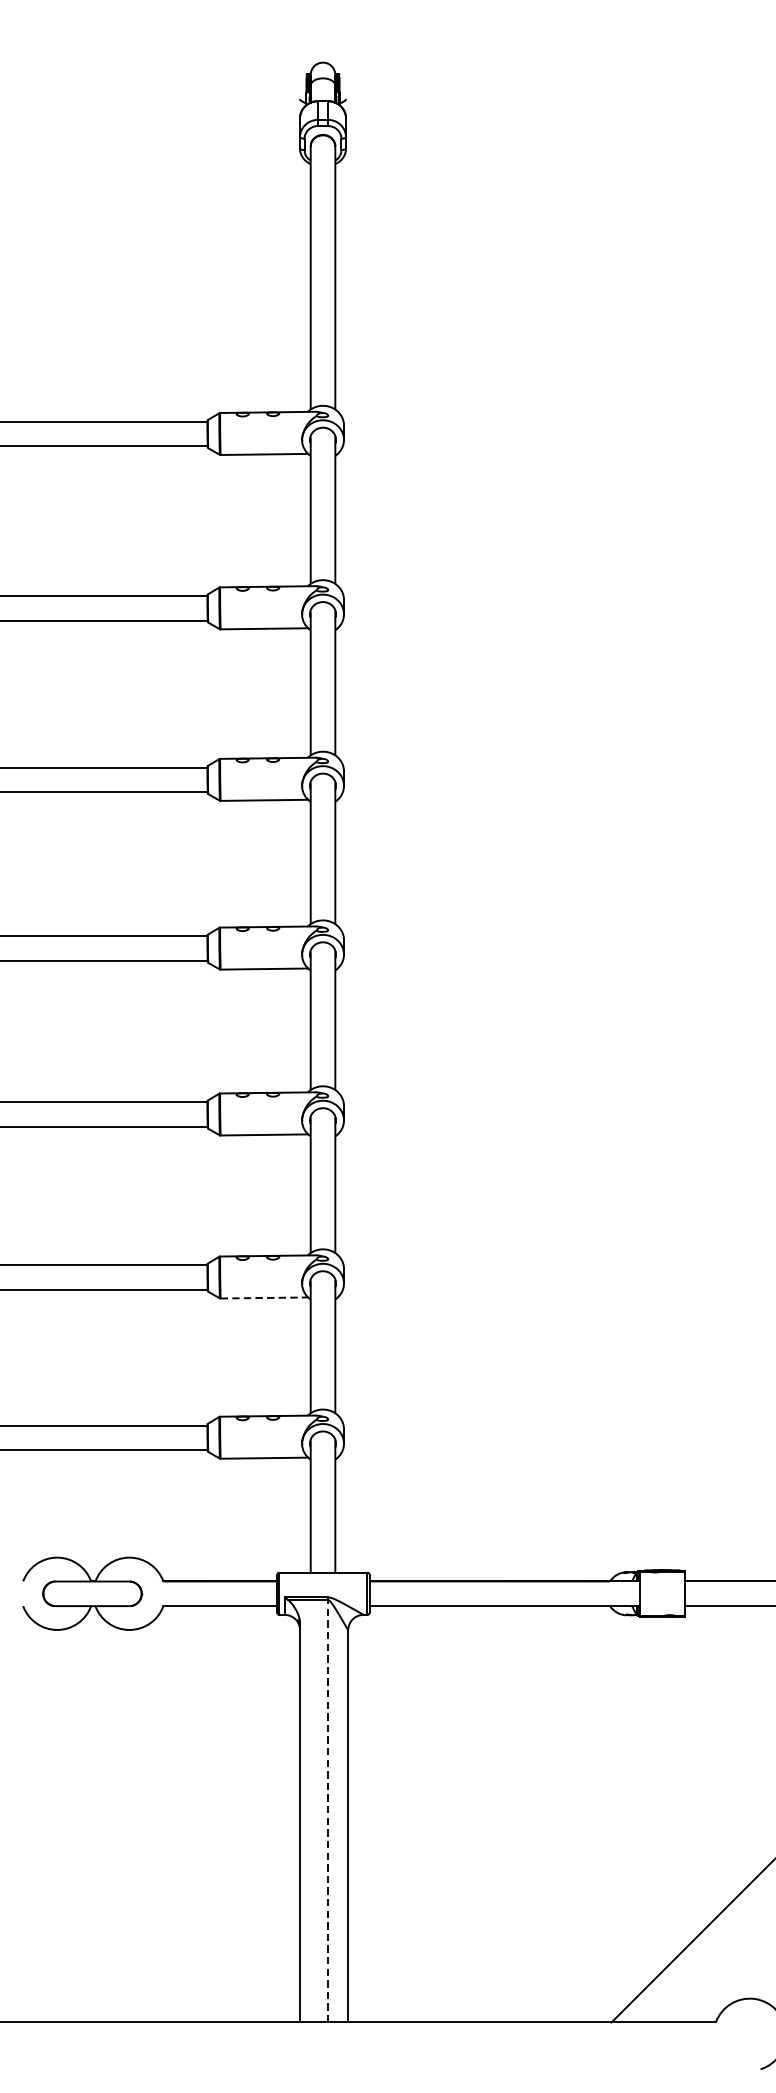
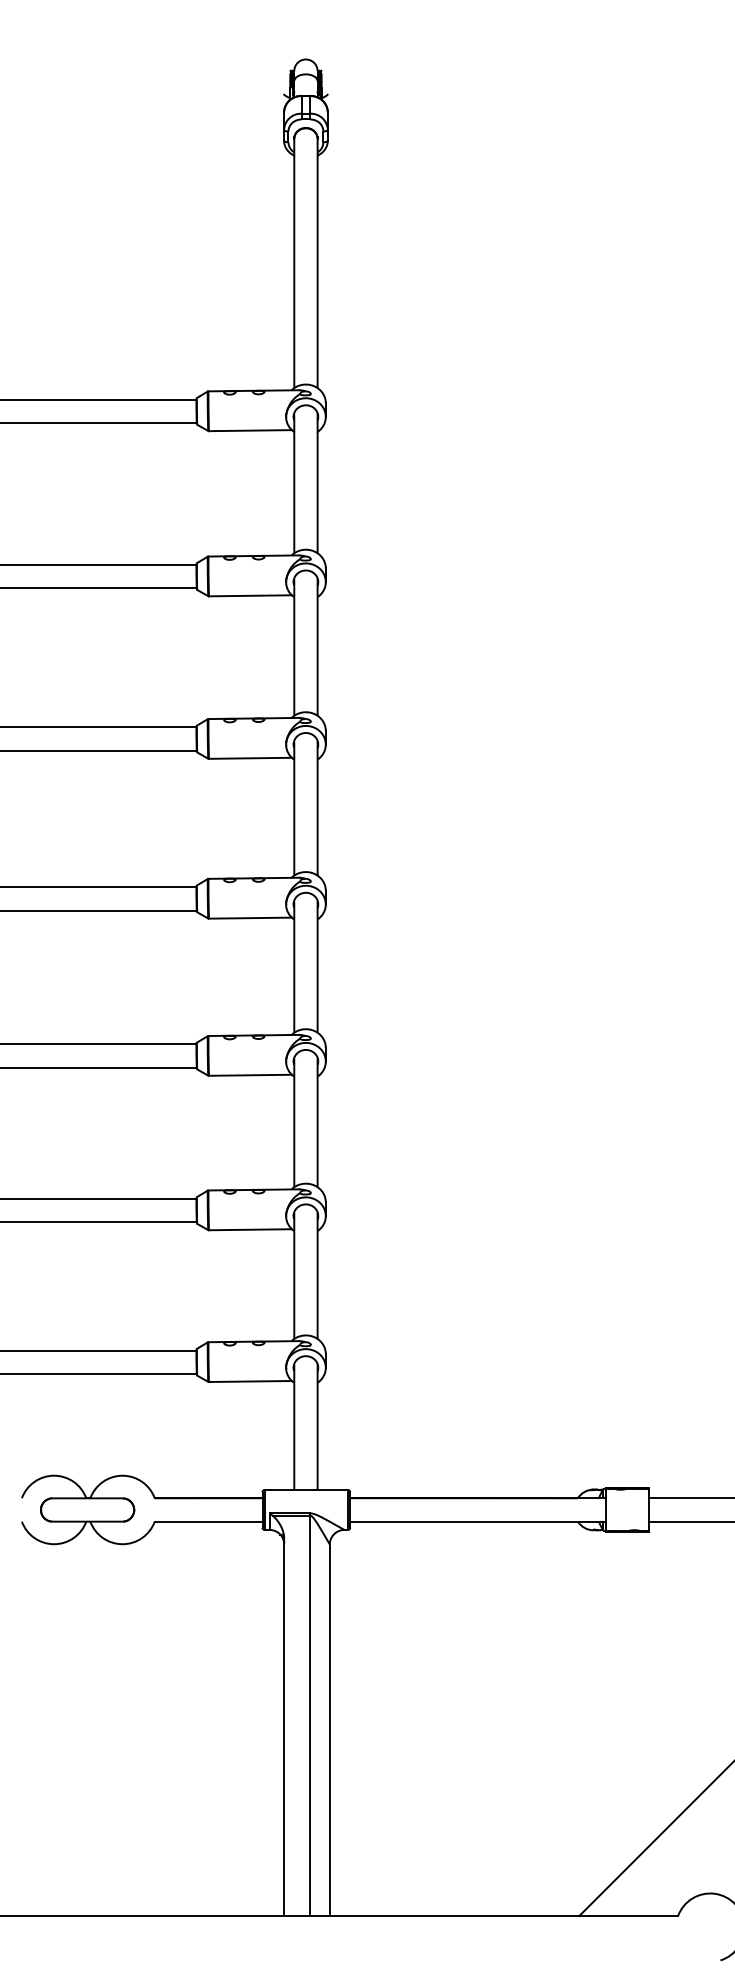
line: (264, 1297) -> (250, 1229), dashed -> solid
line: (327, 1809) -> (310, 1714), dashed -> solid

